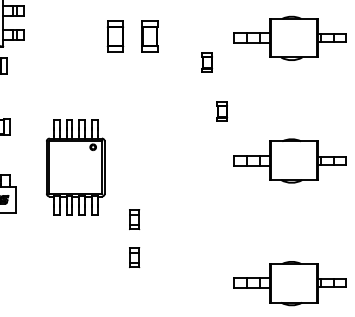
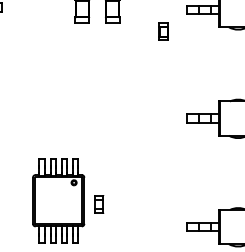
part: (221, 111) -> (176, 75), removed
part: (75, 167) -> (58, 200), moved
part: (134, 219) -> (99, 170), removed

